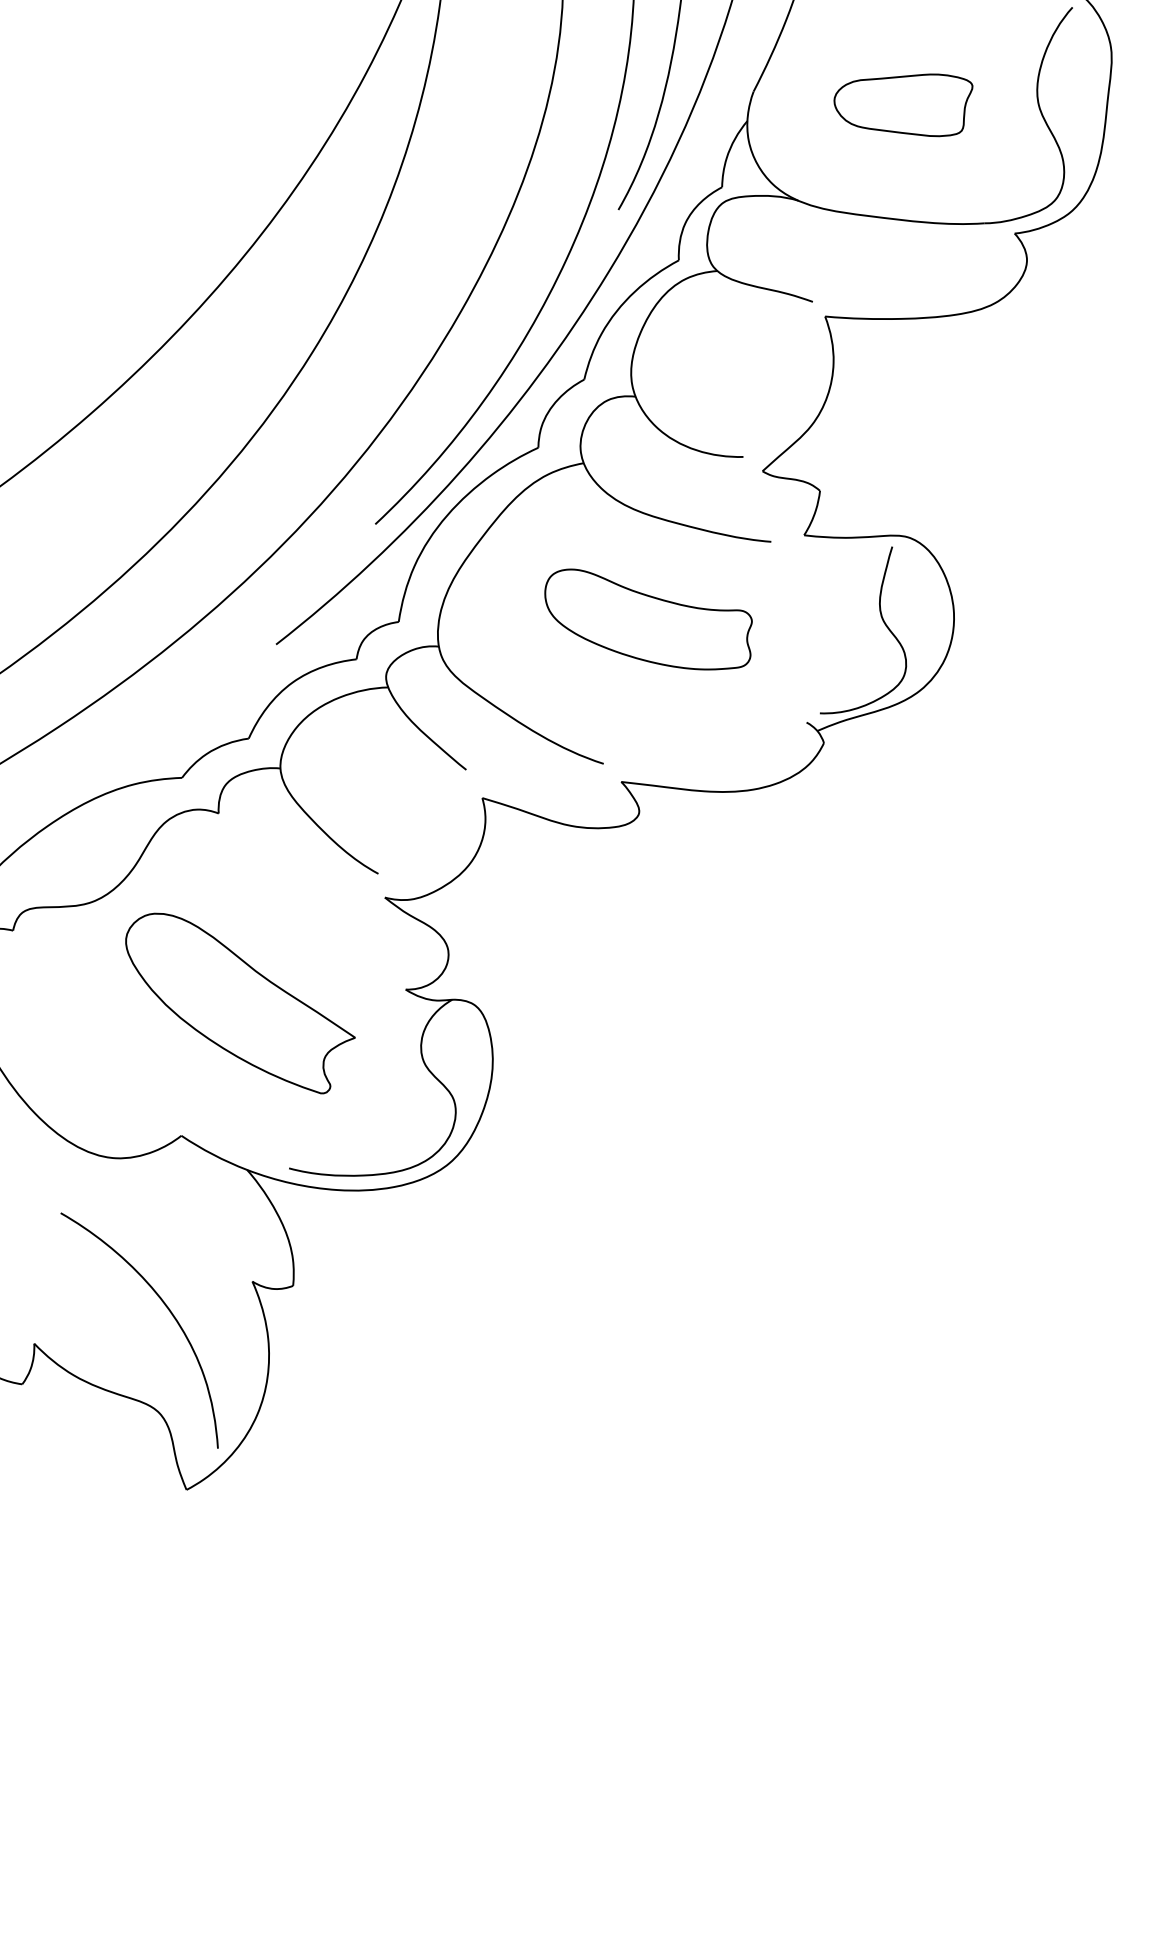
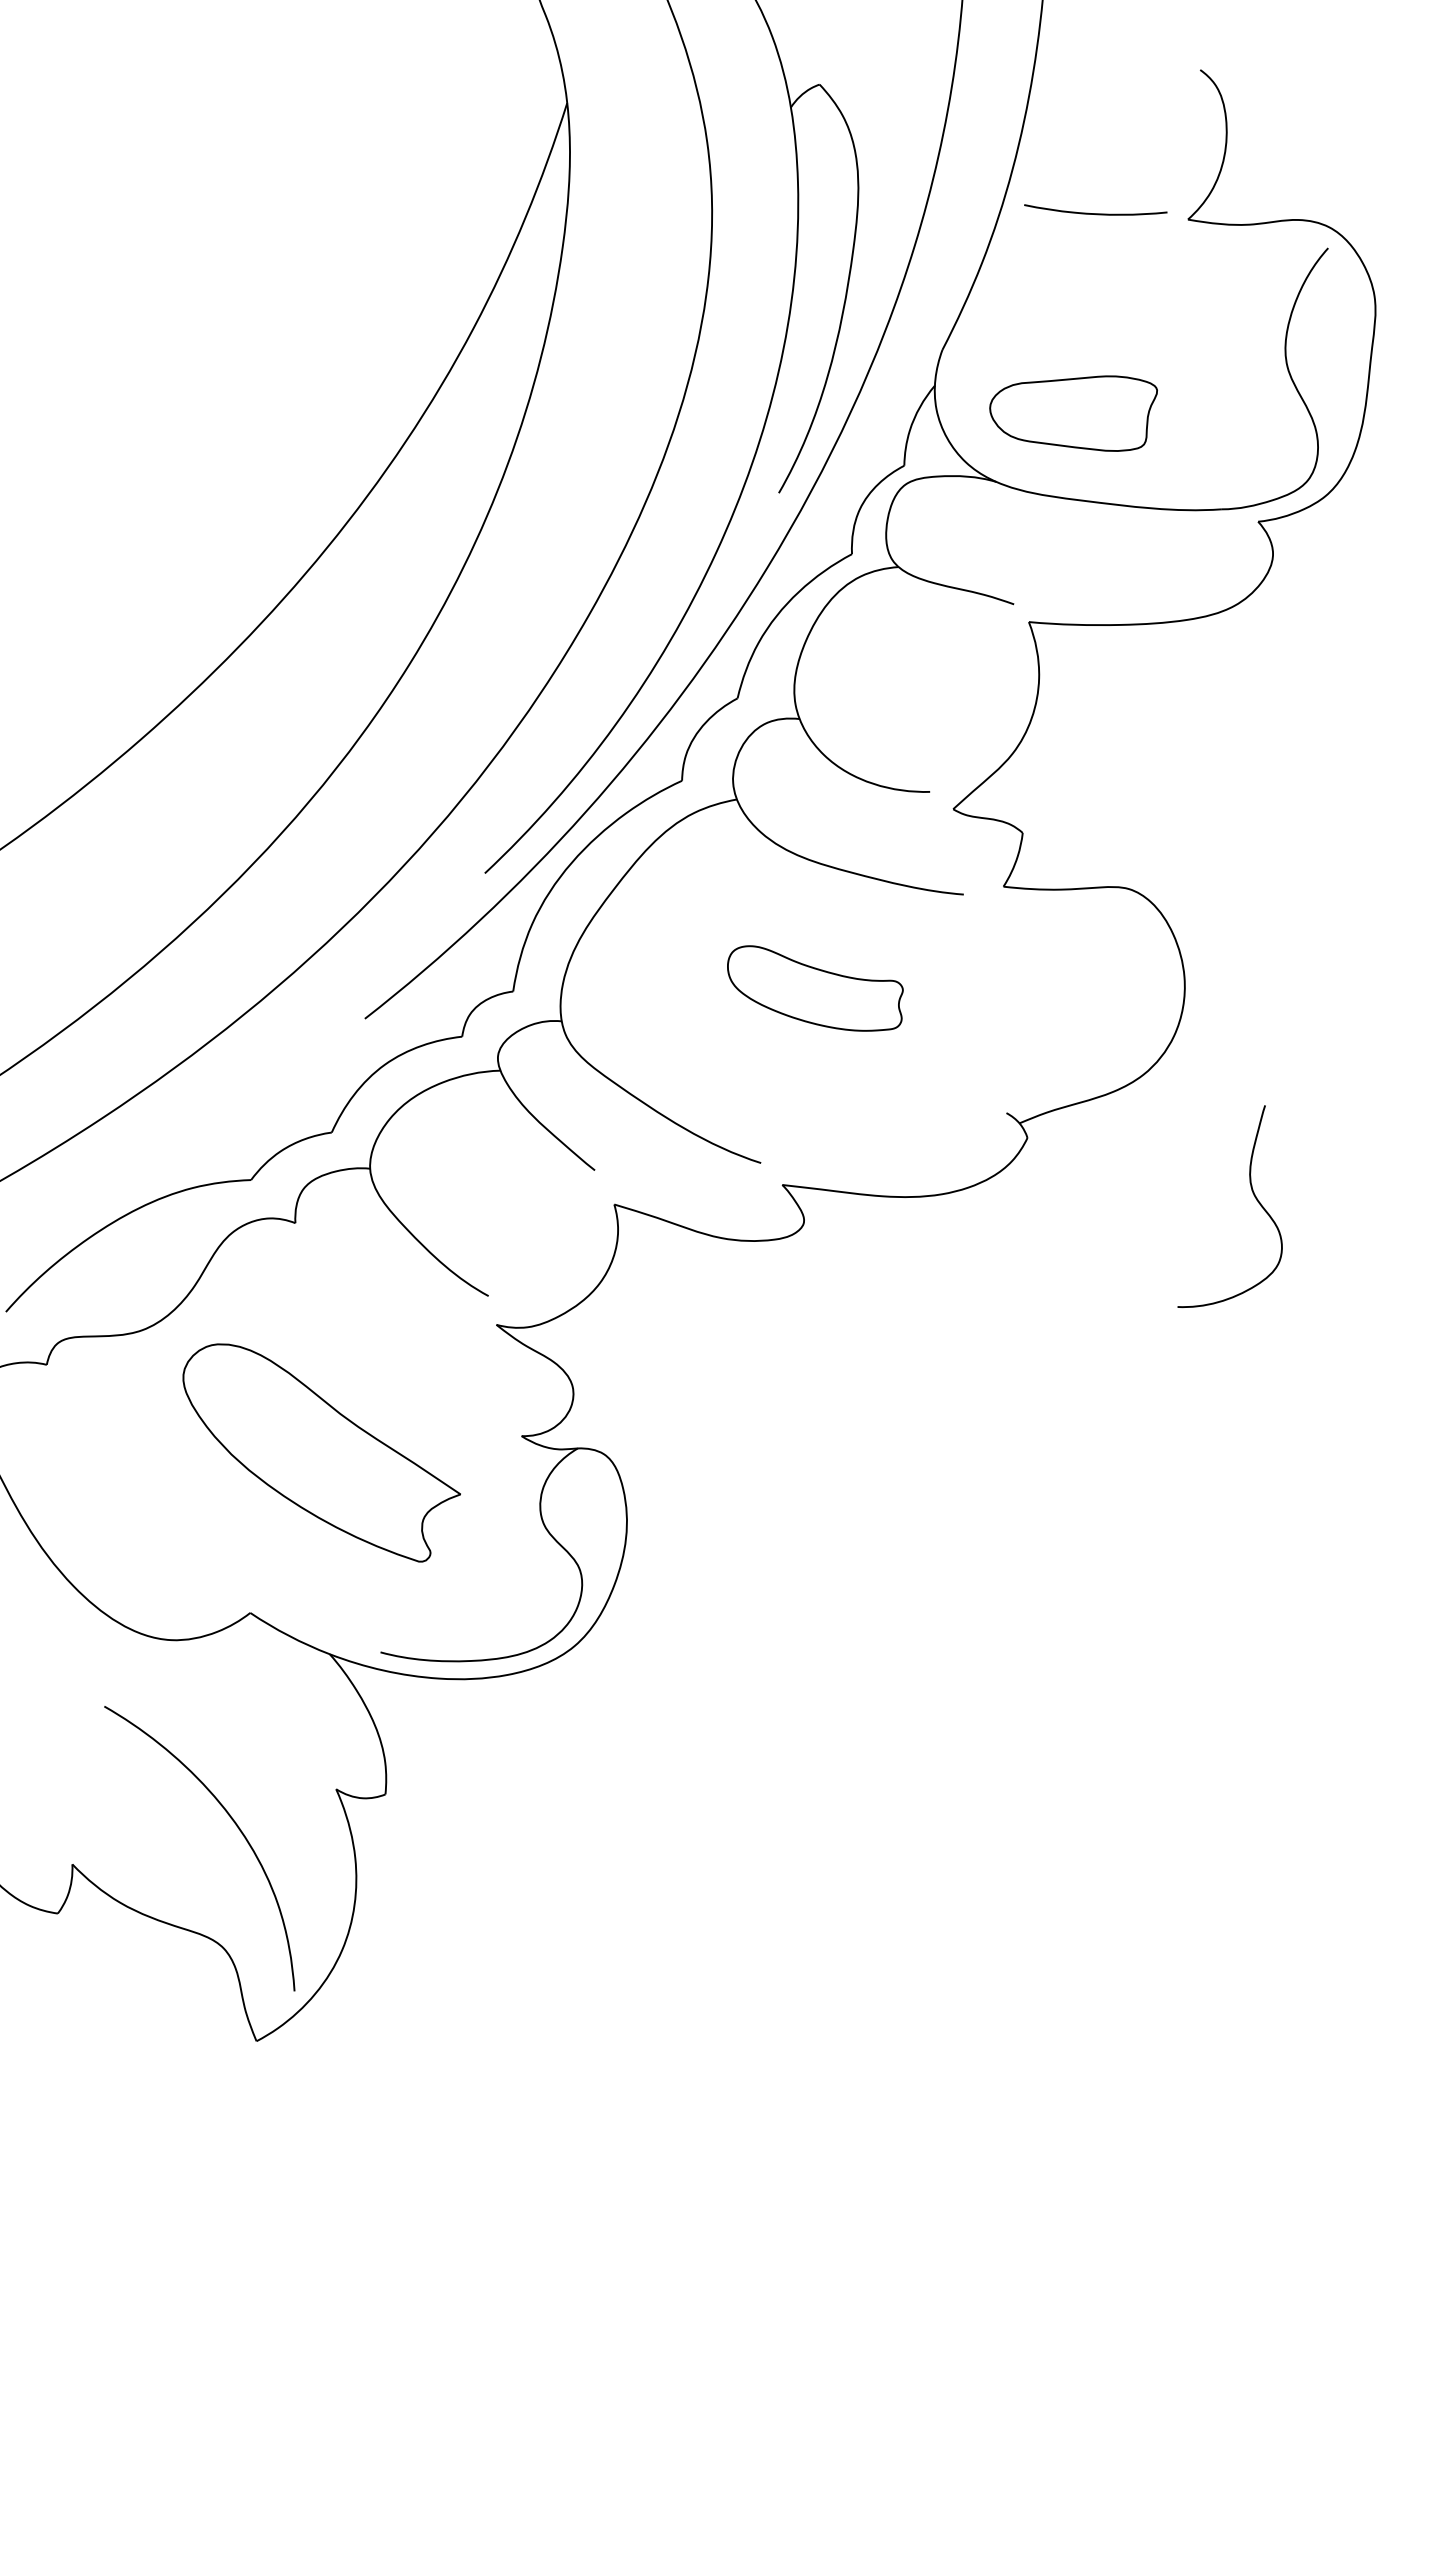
part: (903, 105) -> (1073, 413), moved
part: (648, 619) -> (815, 988), size x0.7
curve: (882, 621) -> (1253, 1195), moved

